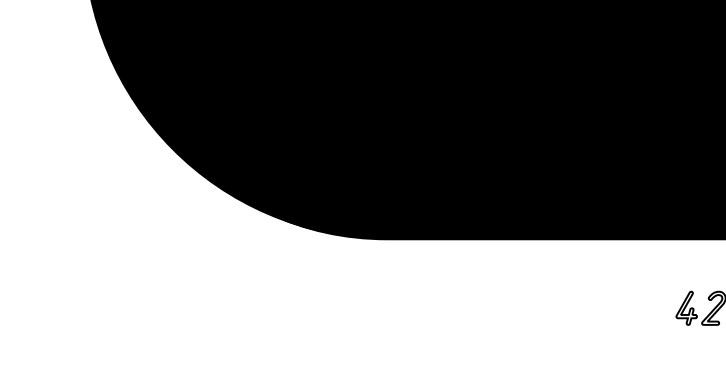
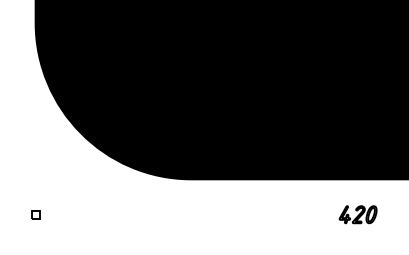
part: (83, 307) -> (35, 214), added

